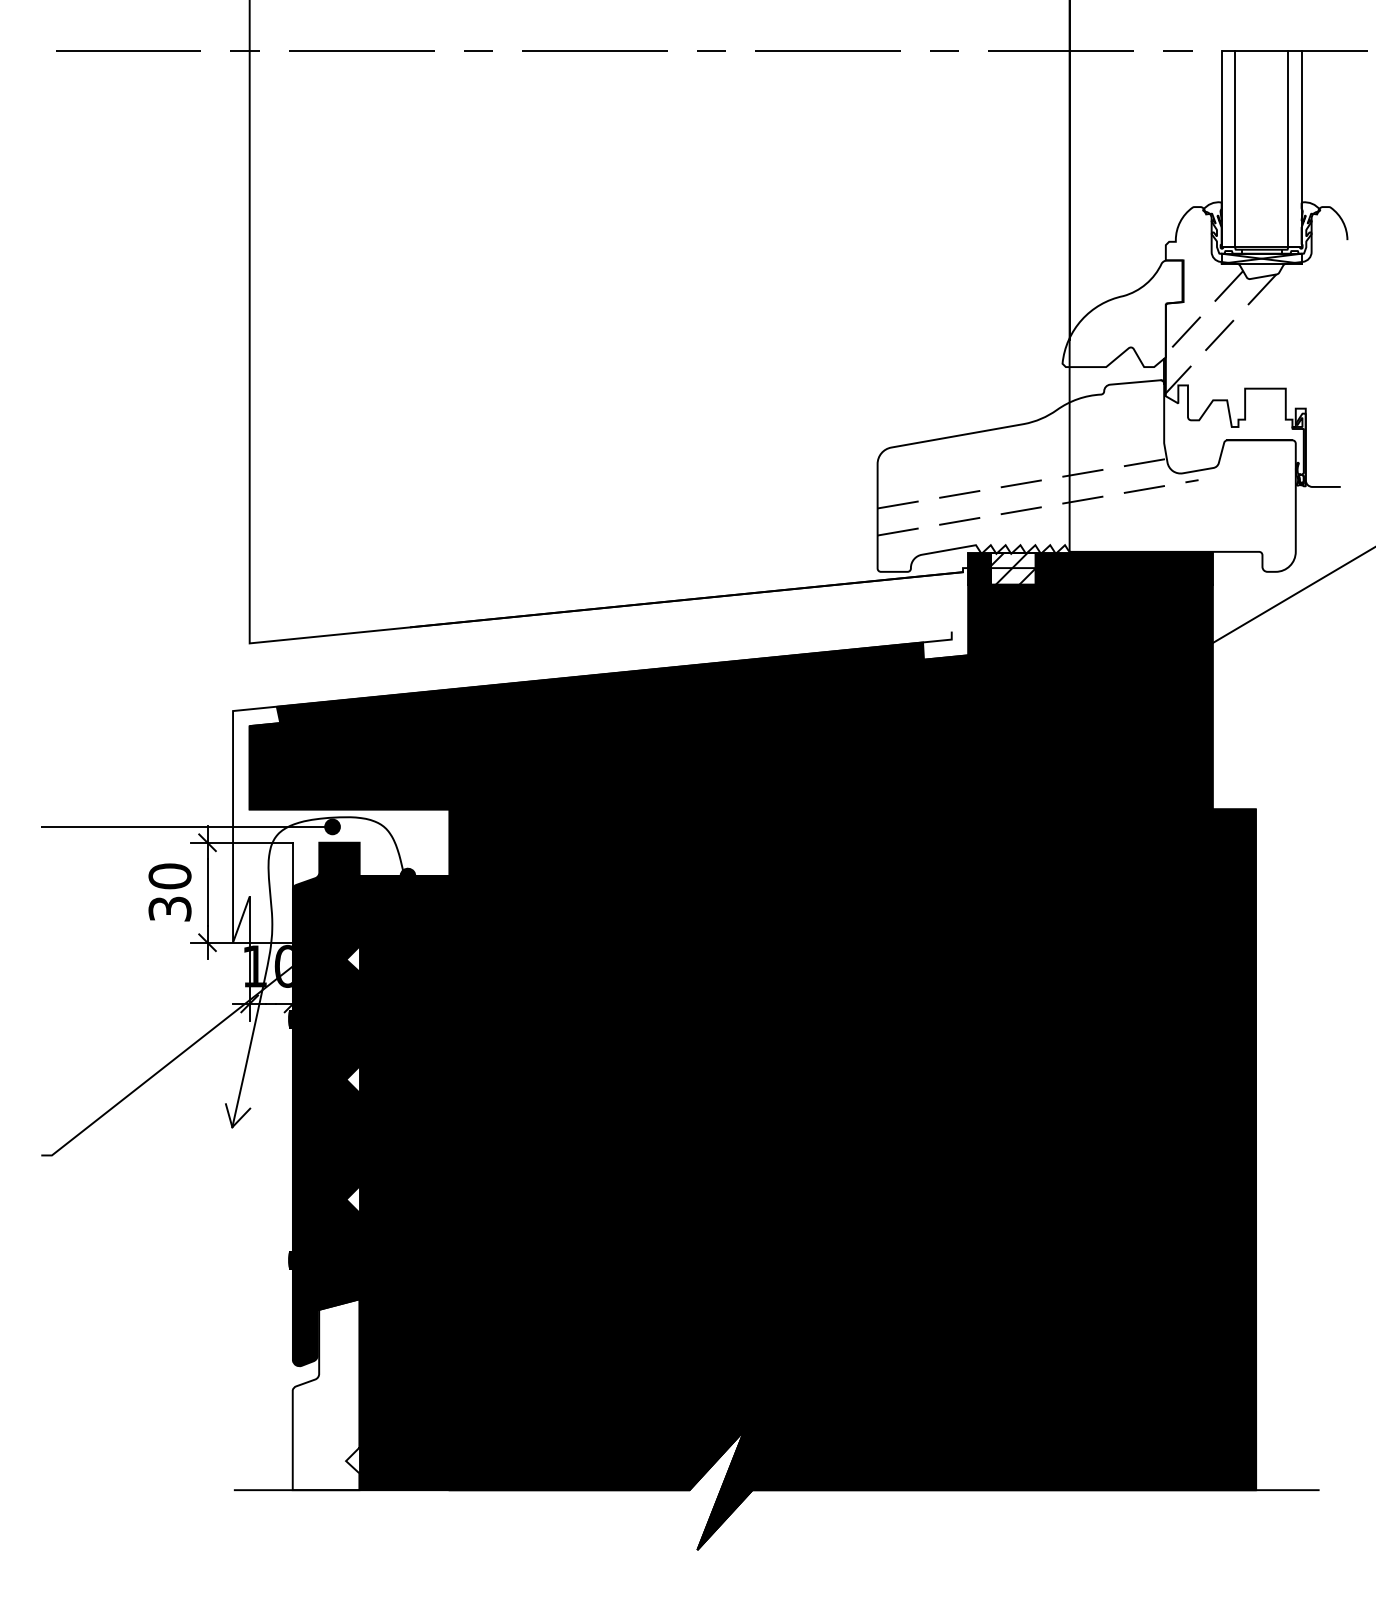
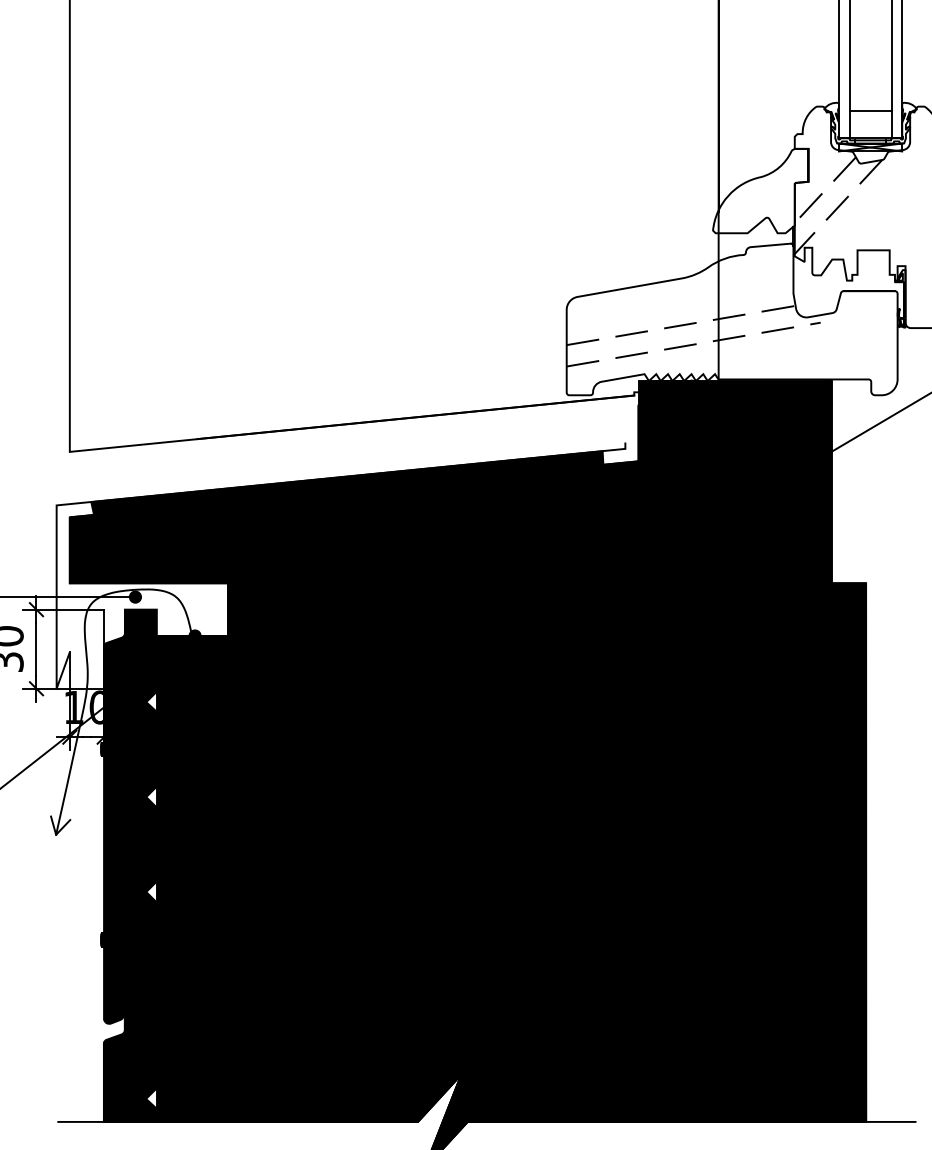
line: (1261, 212) -> (870, 110), added
fill: (1012, 568) -> (673, 392), added
fill: (325, 1394) -> (129, 1046), added

